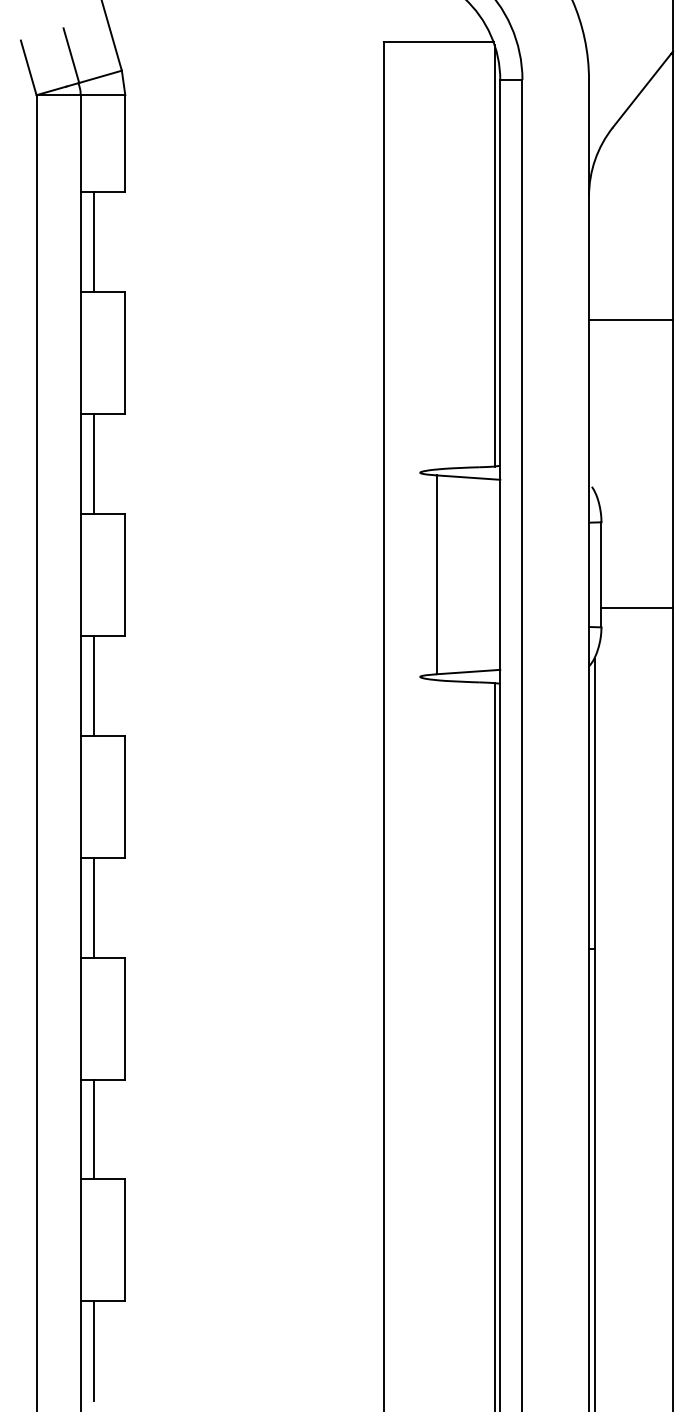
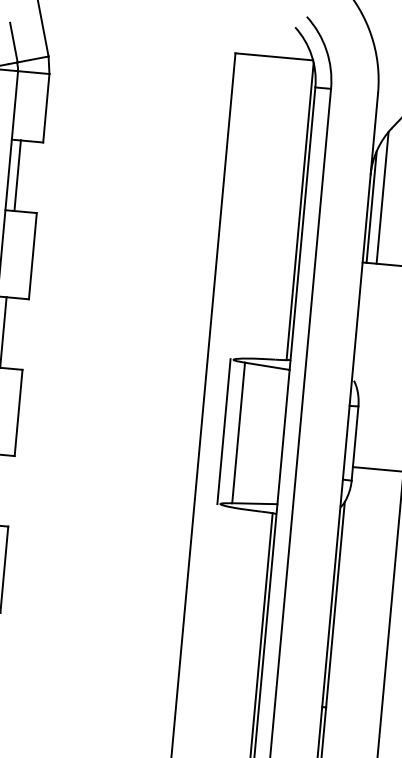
line: (608, 226) -> (382, 197), added
line: (594, 240) -> (371, 206), added
line: (415, 574) -> (223, 431), added

